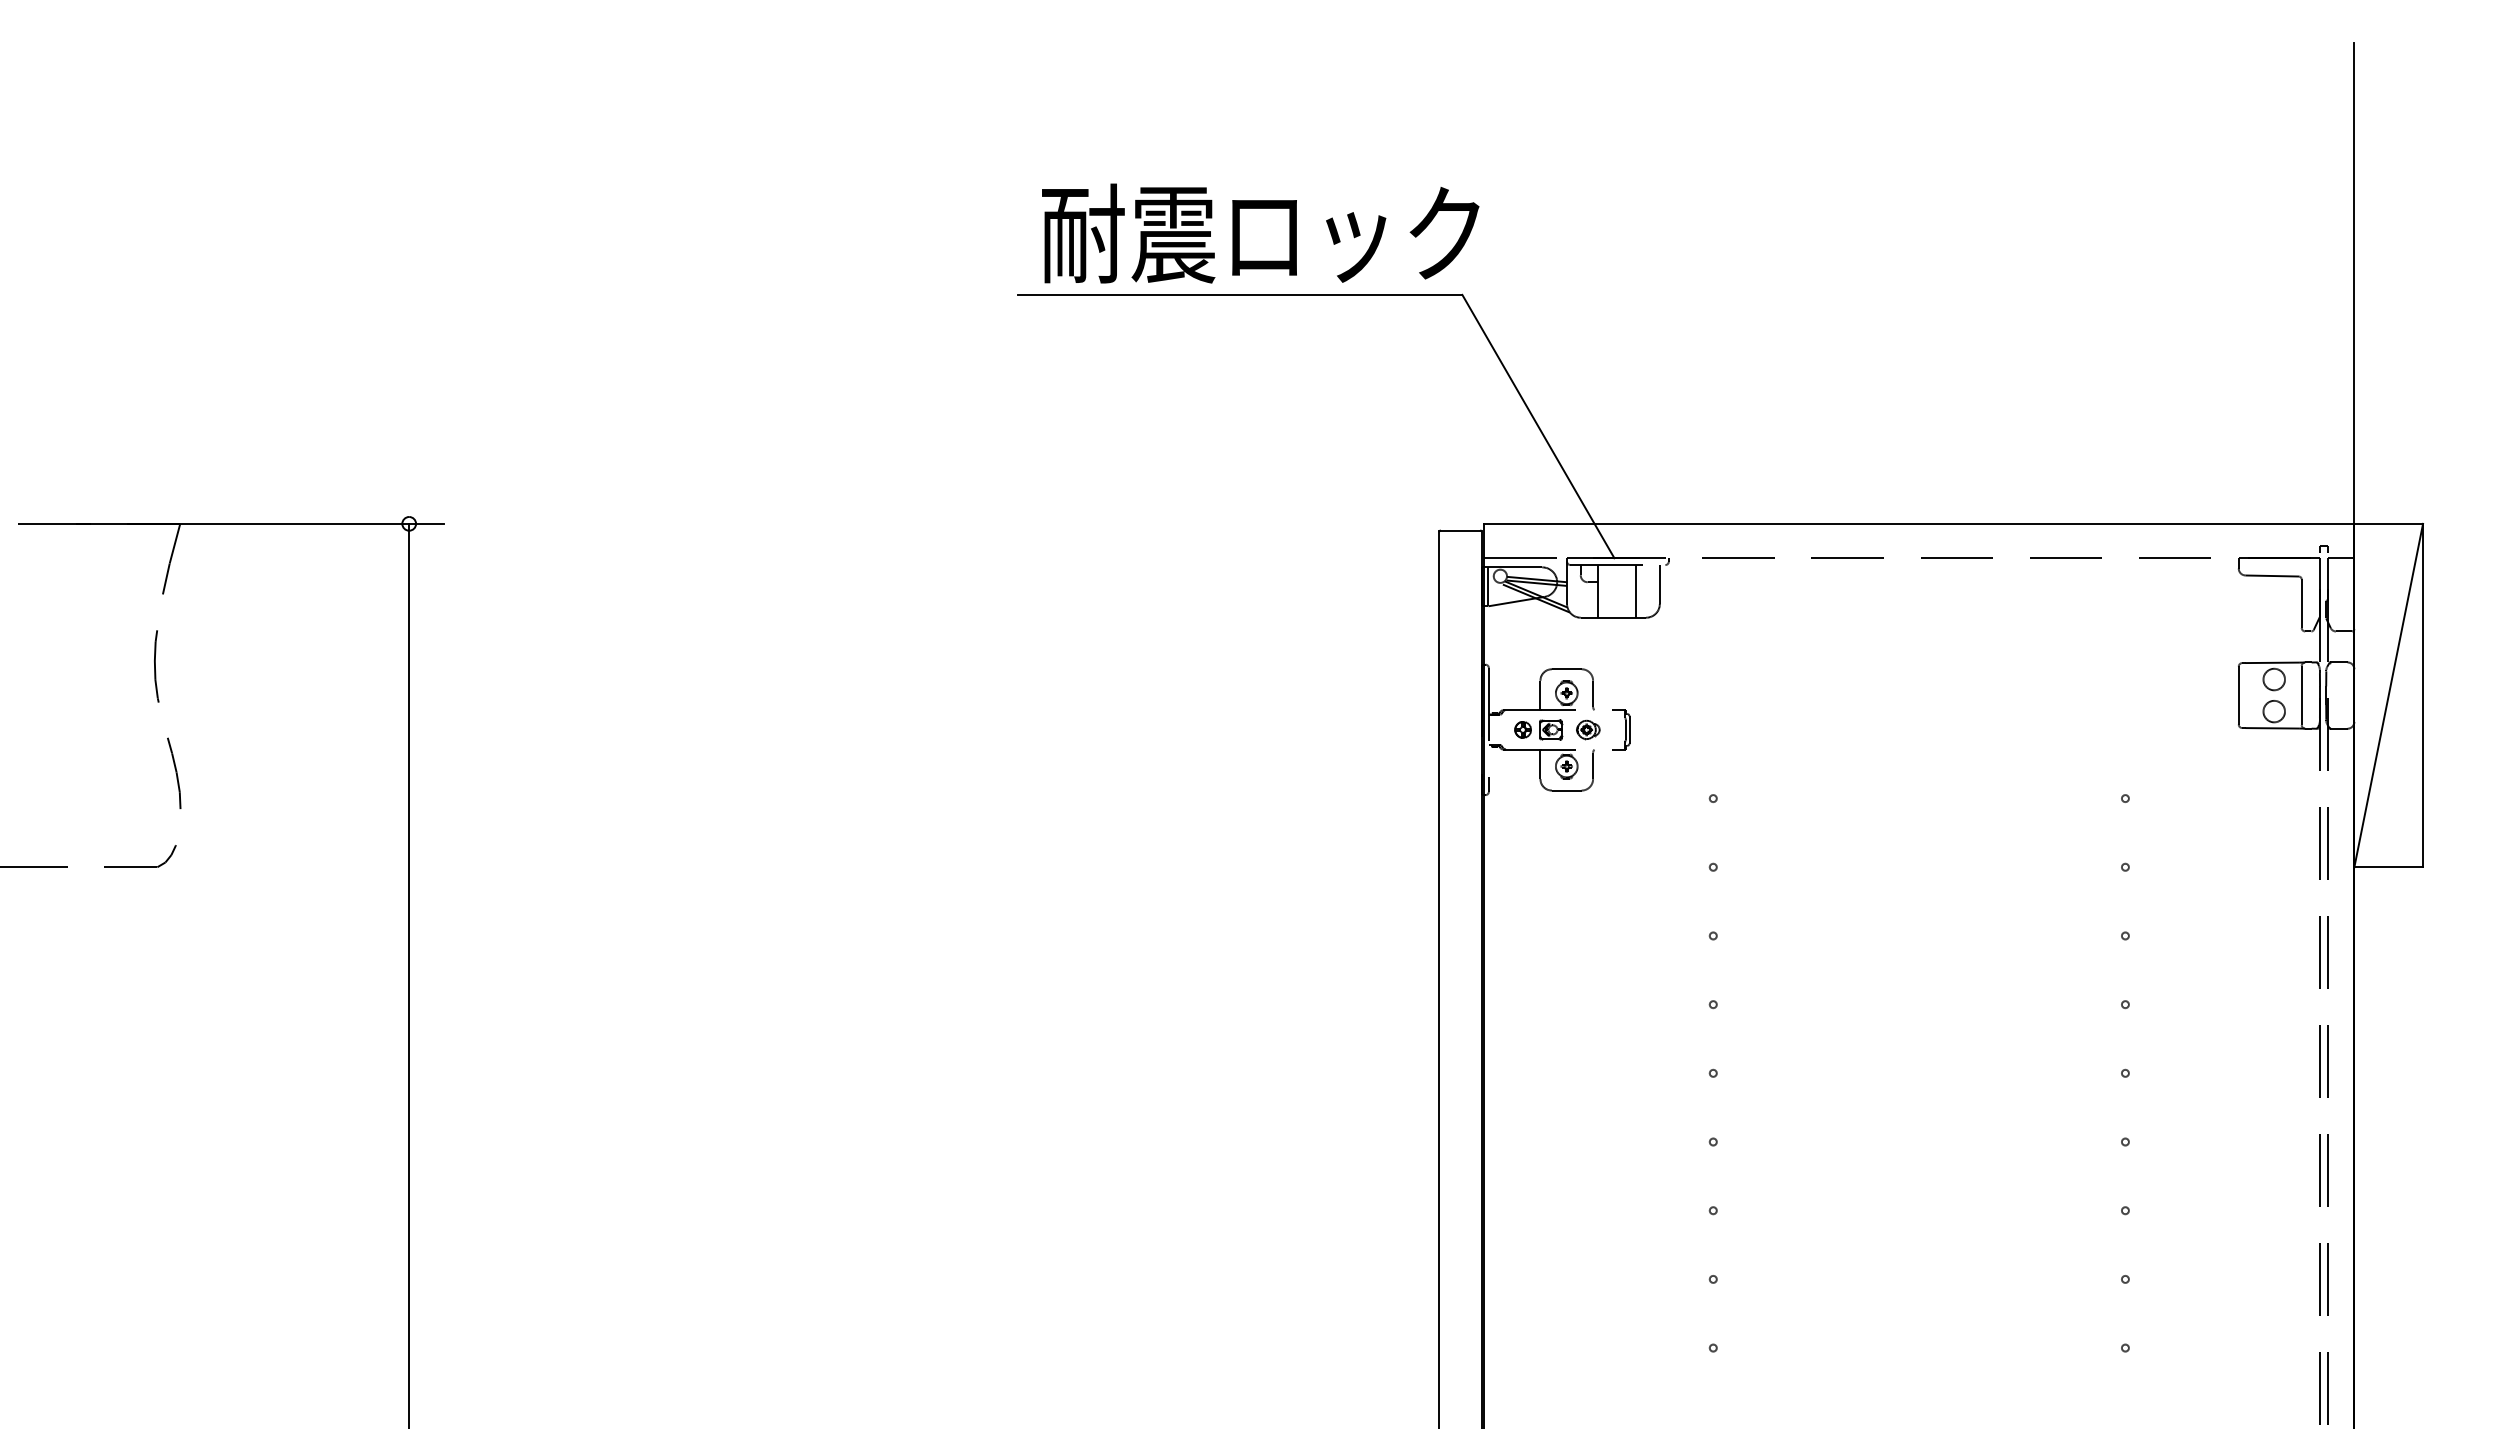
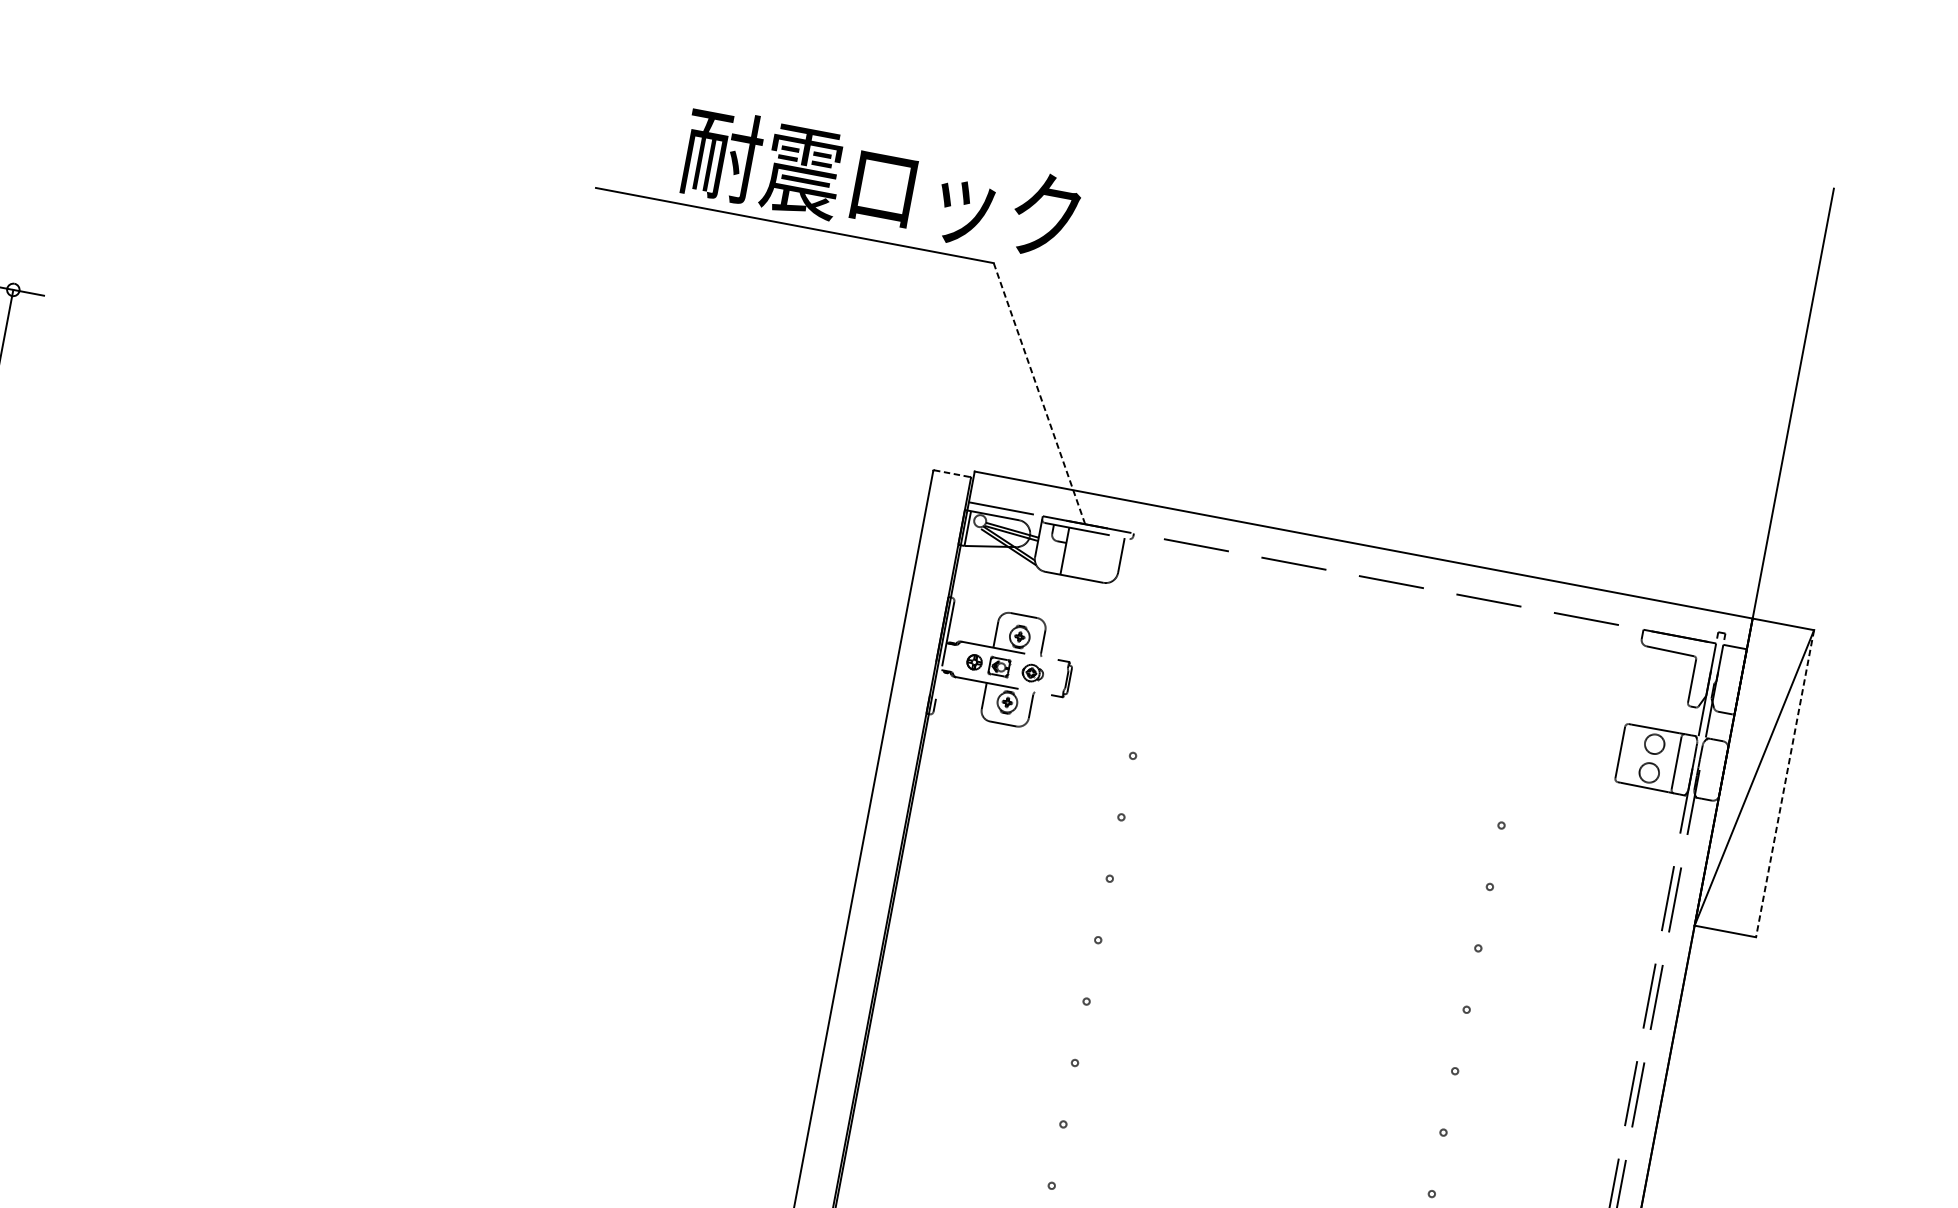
text: (1260, 233) -> (880, 184), moved
line: (1538, 426) -> (1039, 393), solid -> dashed
line: (1461, 530) -> (953, 473), solid -> dashed
line: (1635, 591) -> (1098, 557), removed
line: (2423, 695) -> (1785, 783), solid -> dashed

